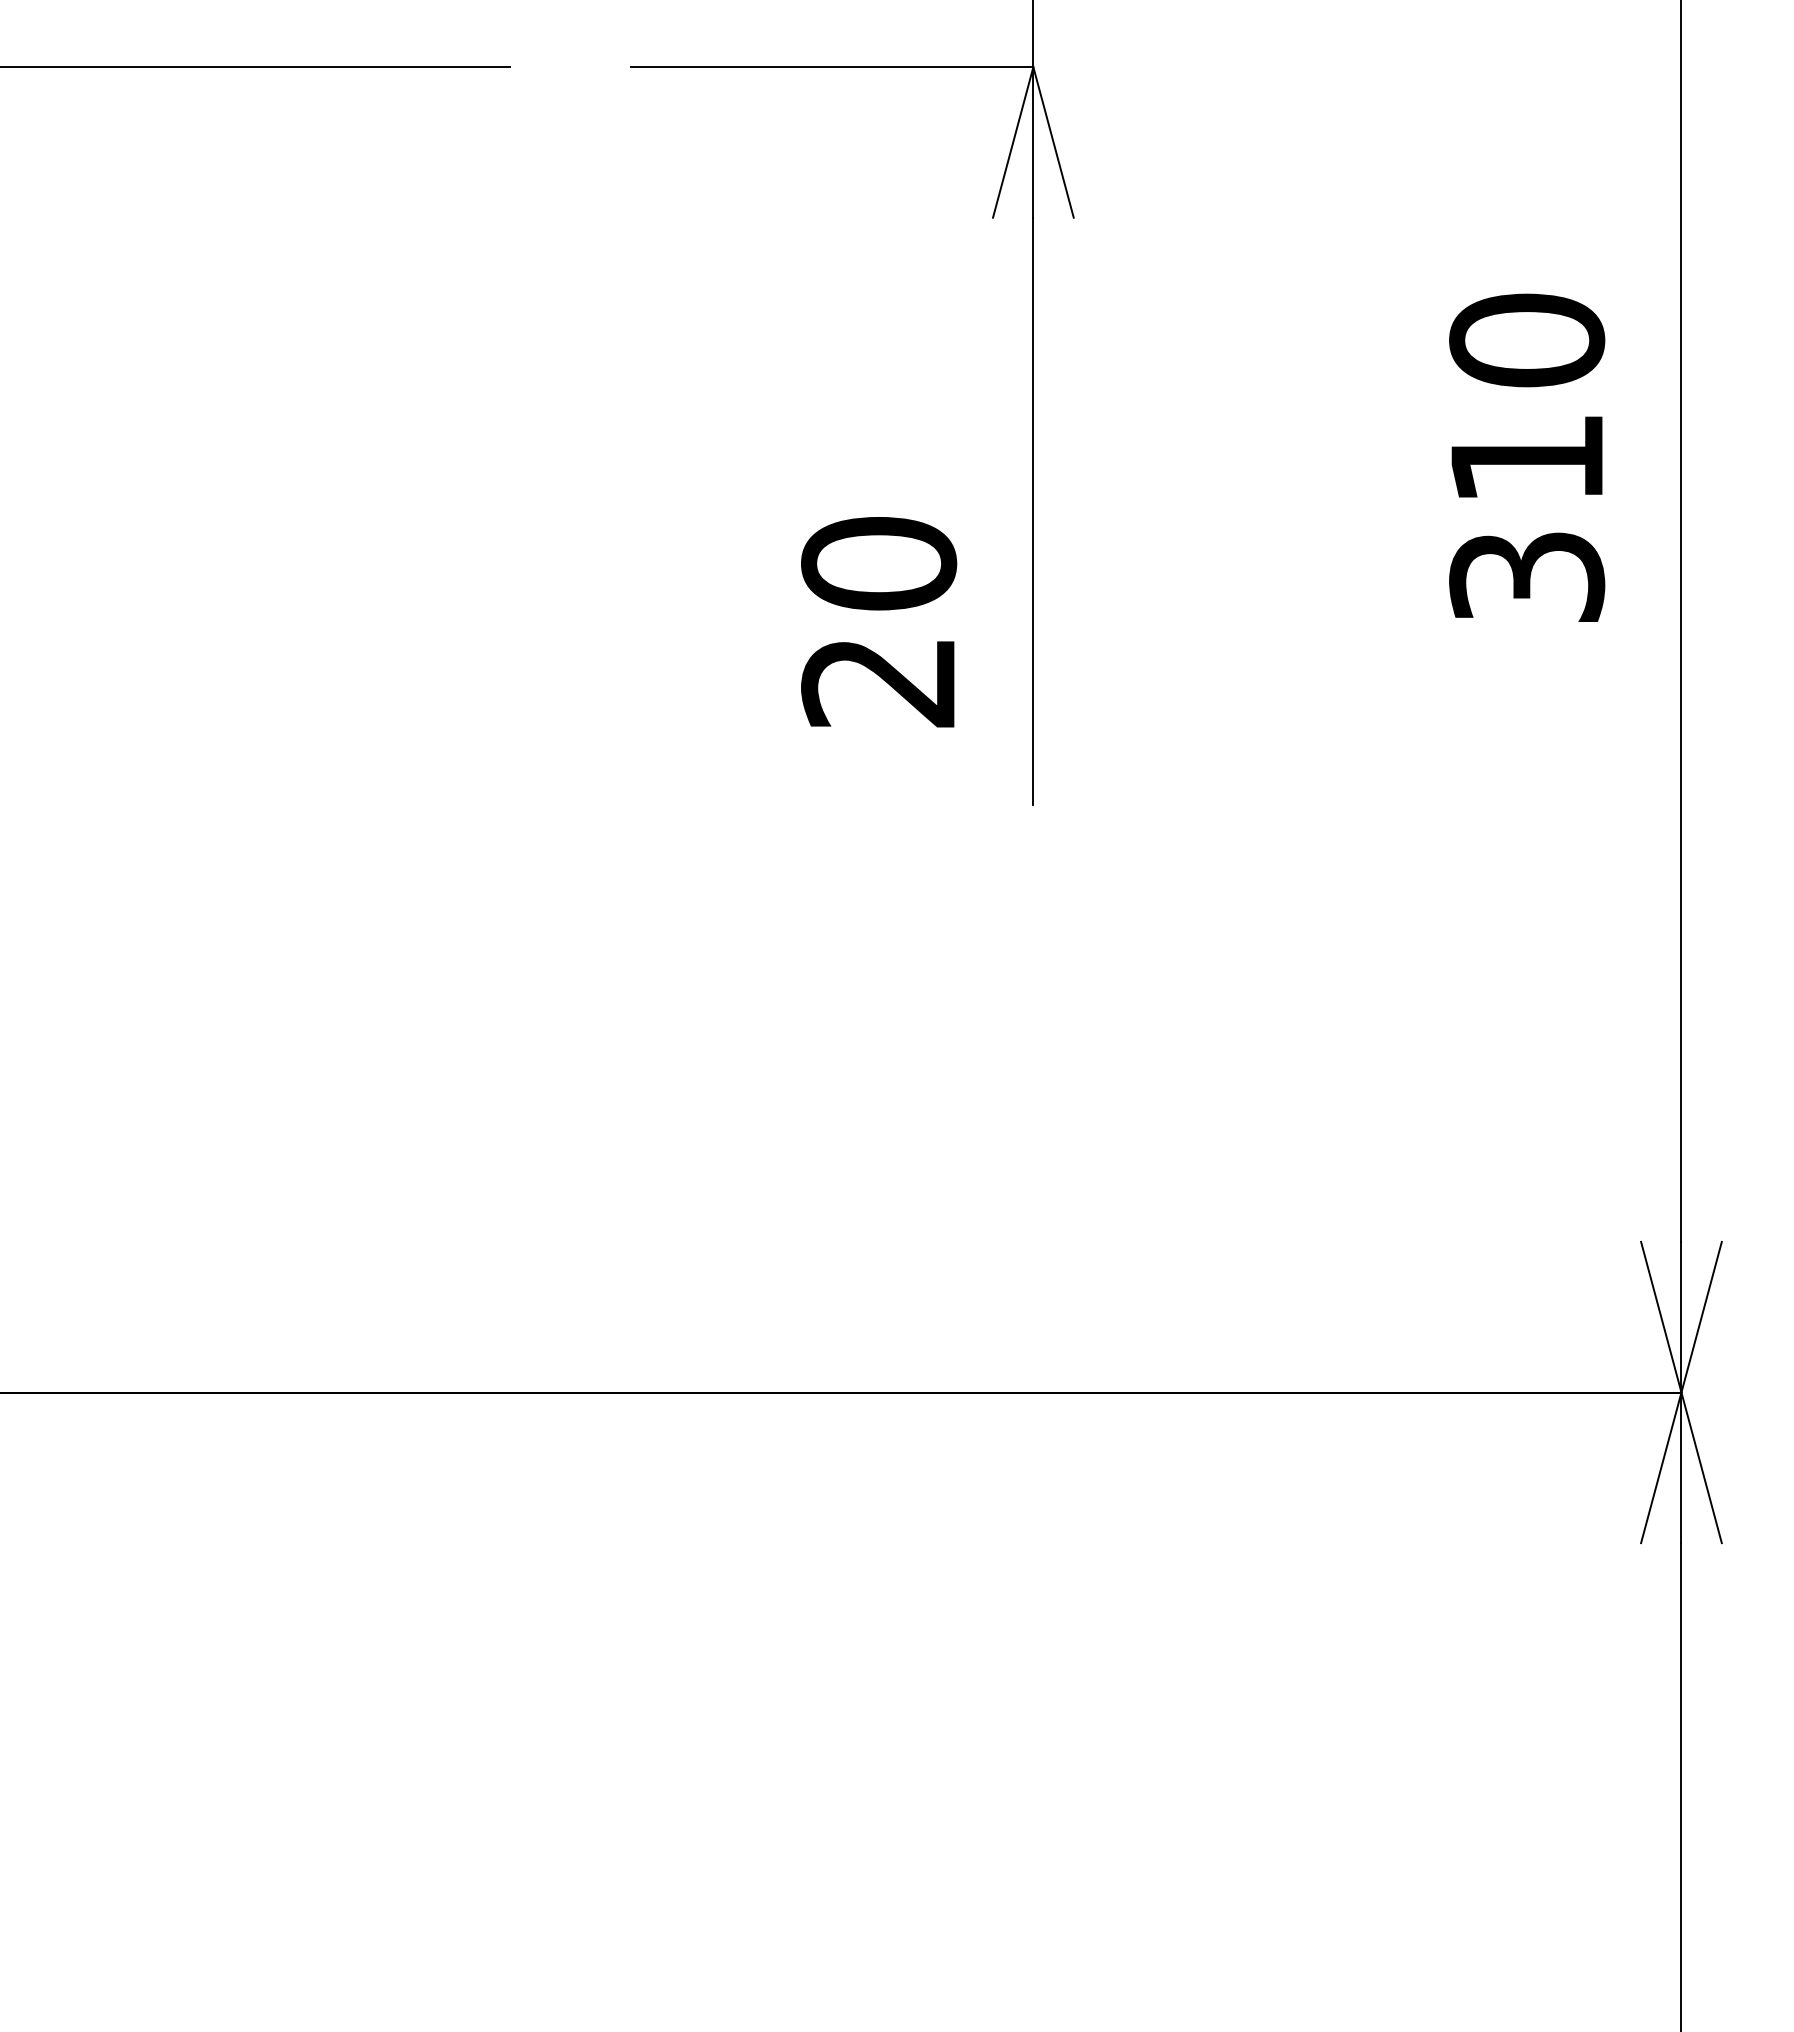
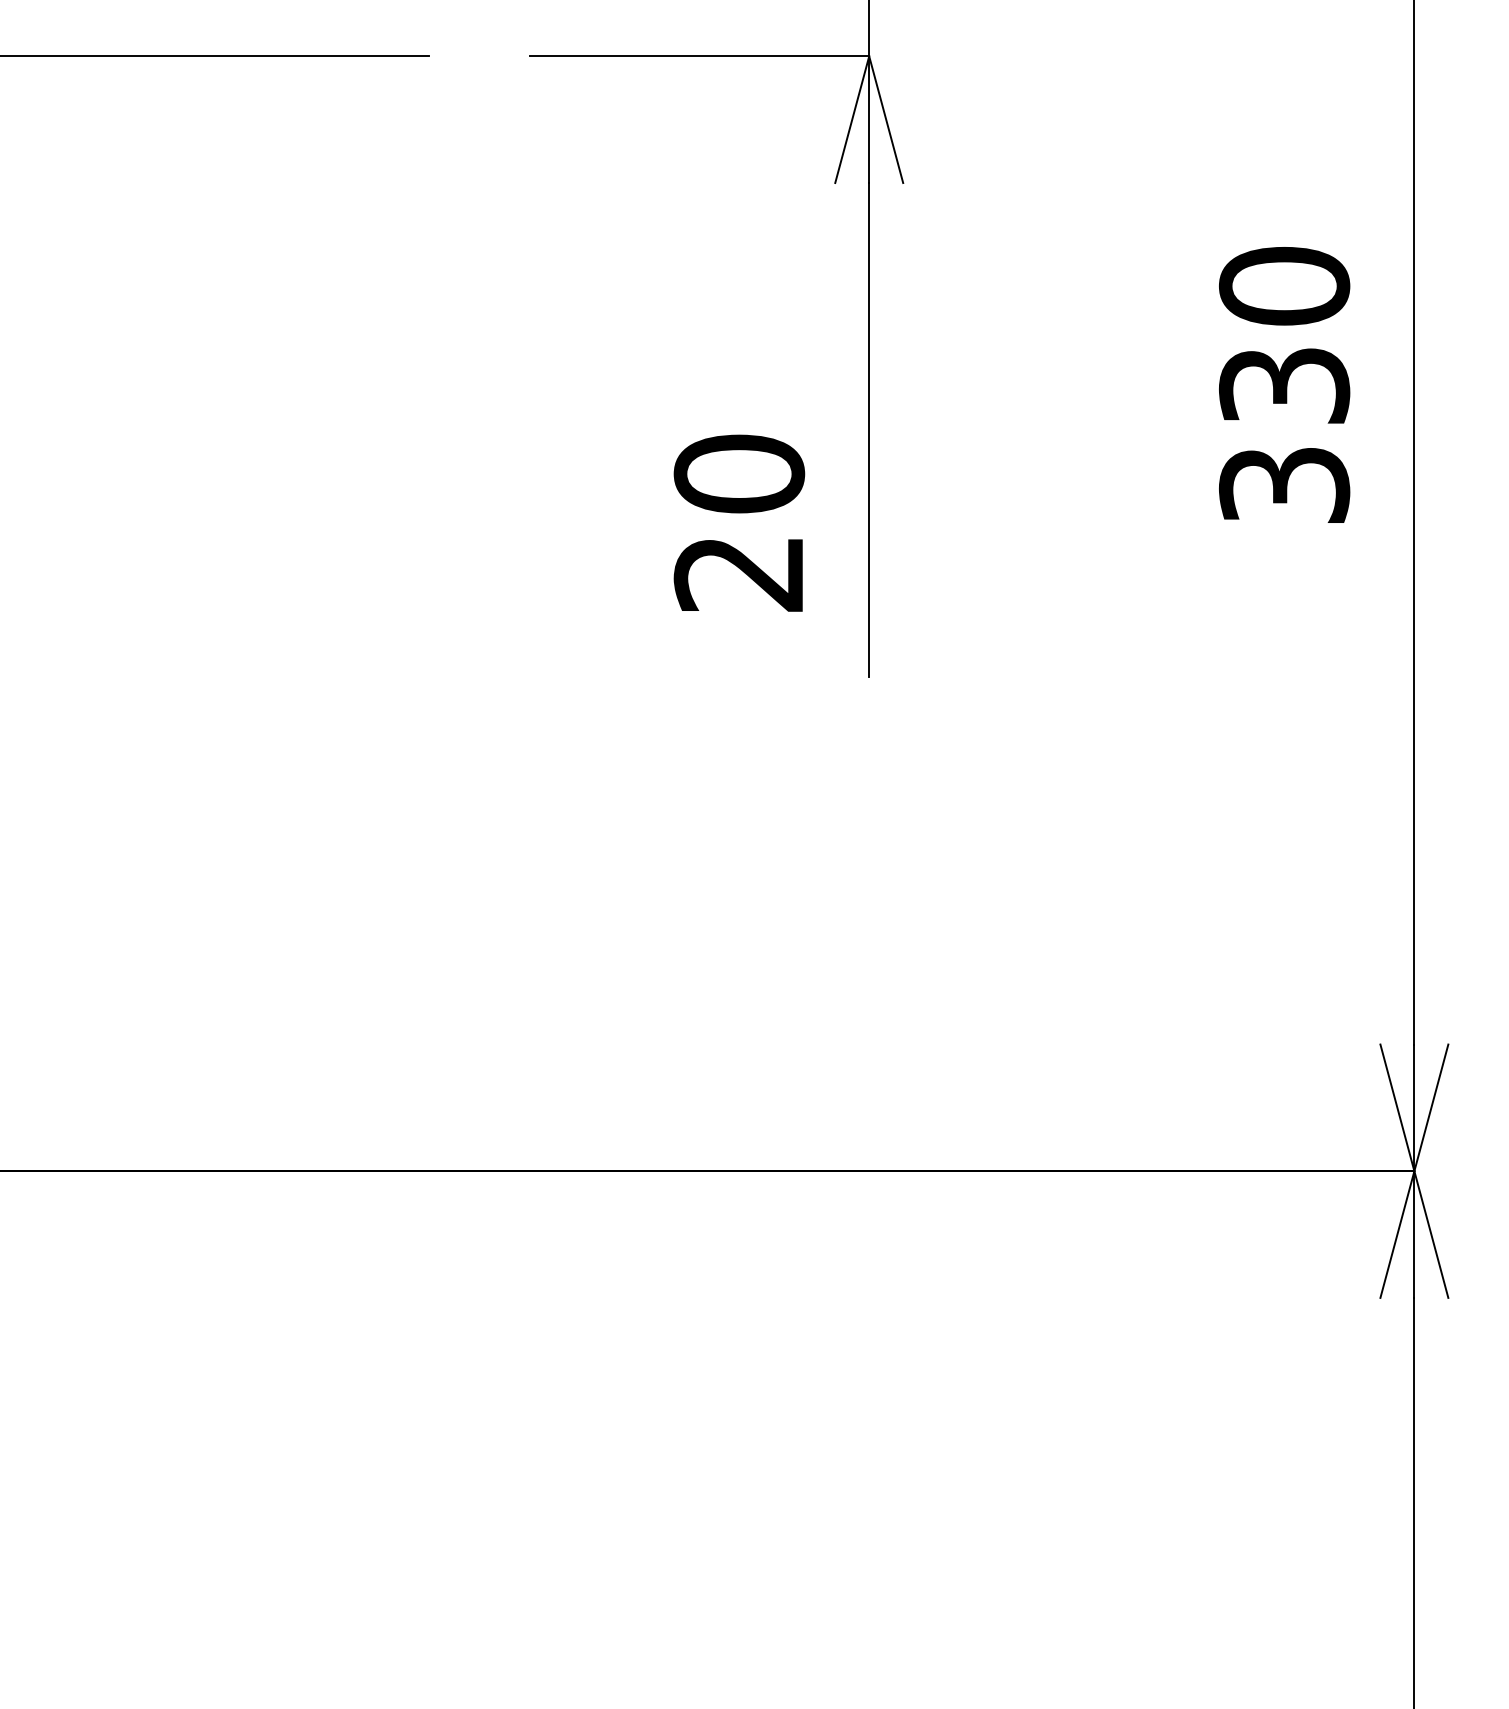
text: (1527, 458) -> (1284, 385), 310 -> 330

